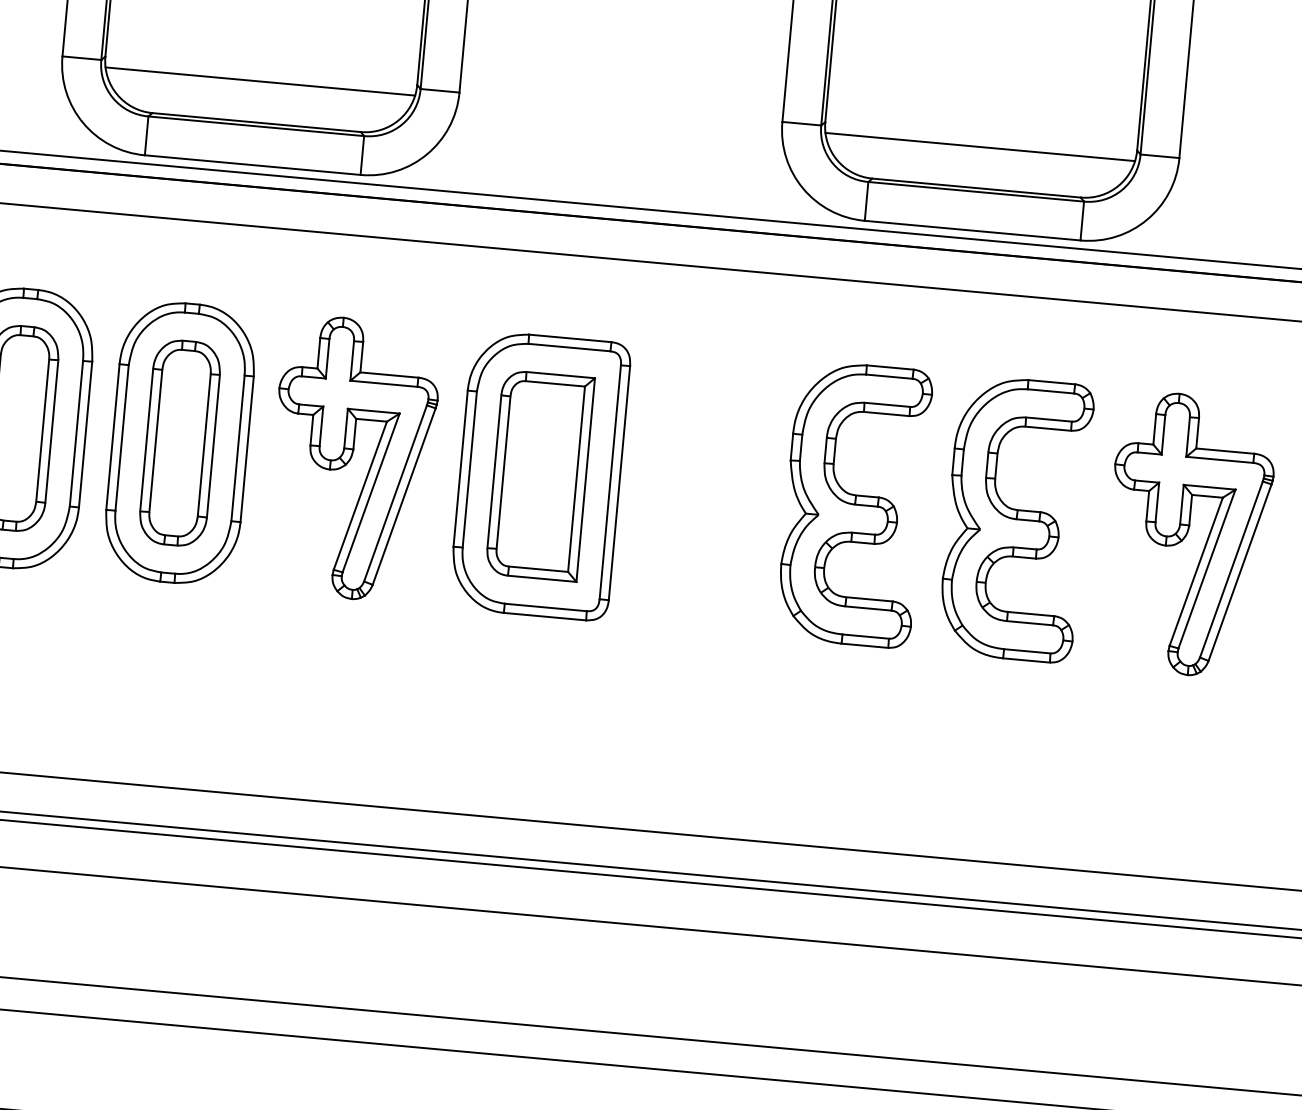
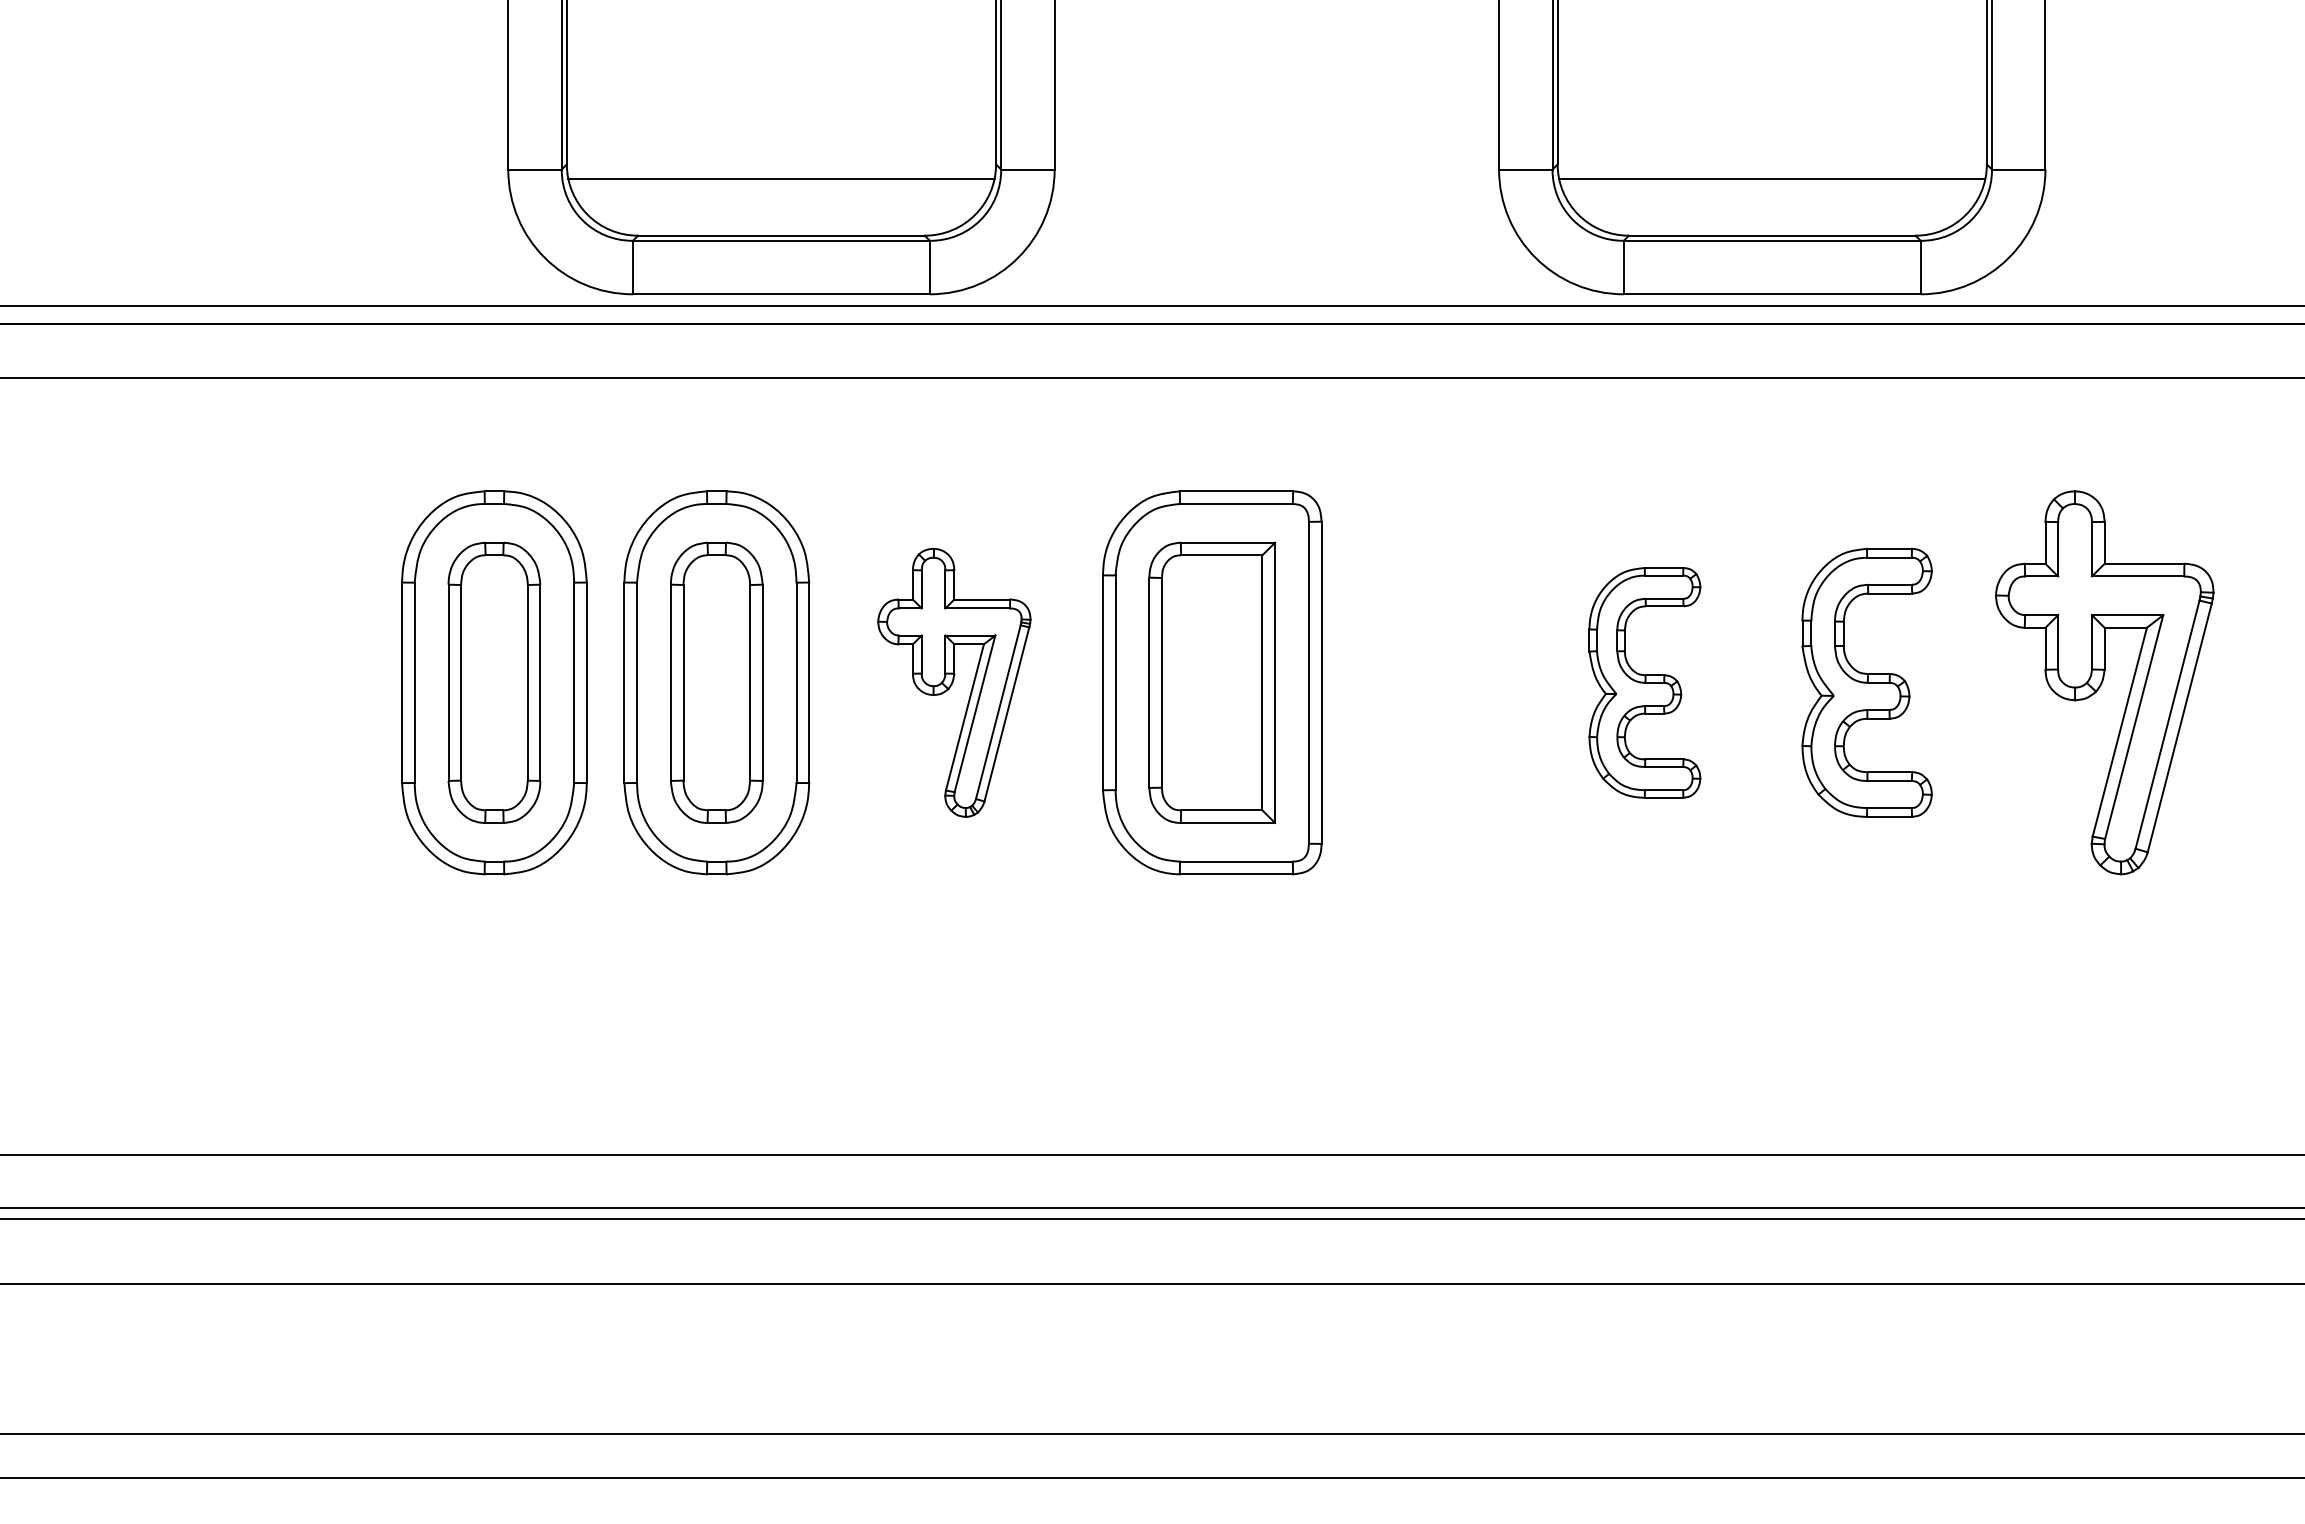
part: (352, 458) -> (954, 682), size x0.7
part: (854, 504) -> (1644, 682), size x0.6
part: (1015, 518) -> (1866, 682), size x0.7

